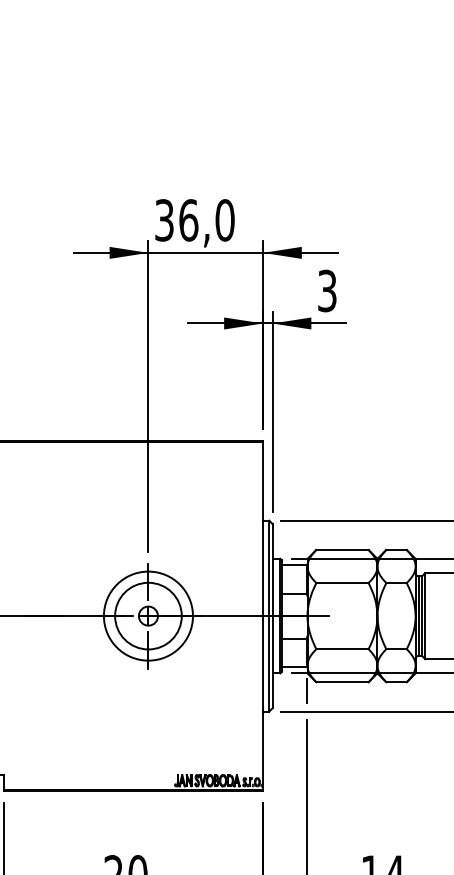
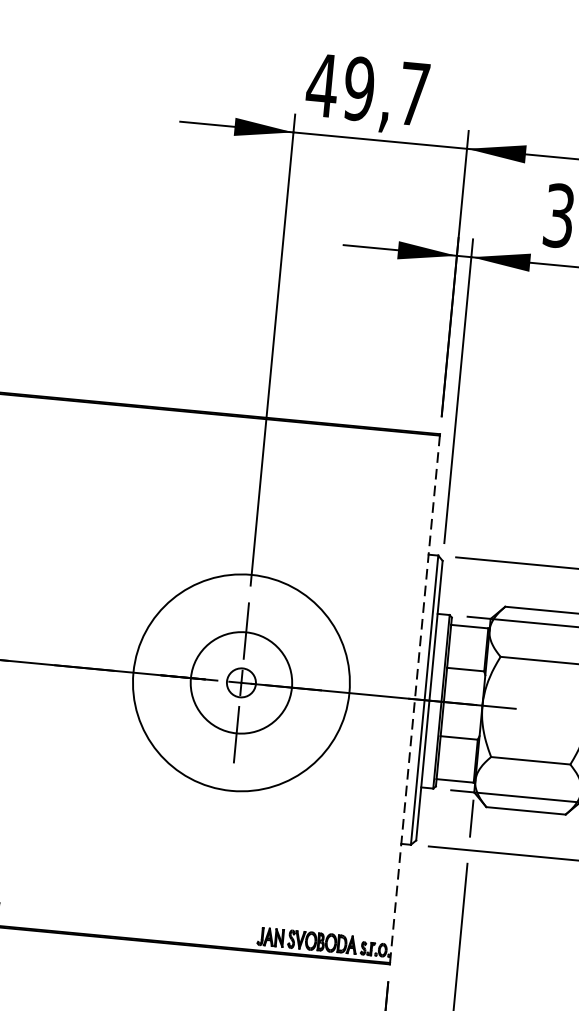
text: (194, 220) -> (367, 89), 36,0 -> 49,7
circle: (147, 615) -> (240, 681), size x1.6
line: (262, 616) -> (414, 699), solid -> dashed

